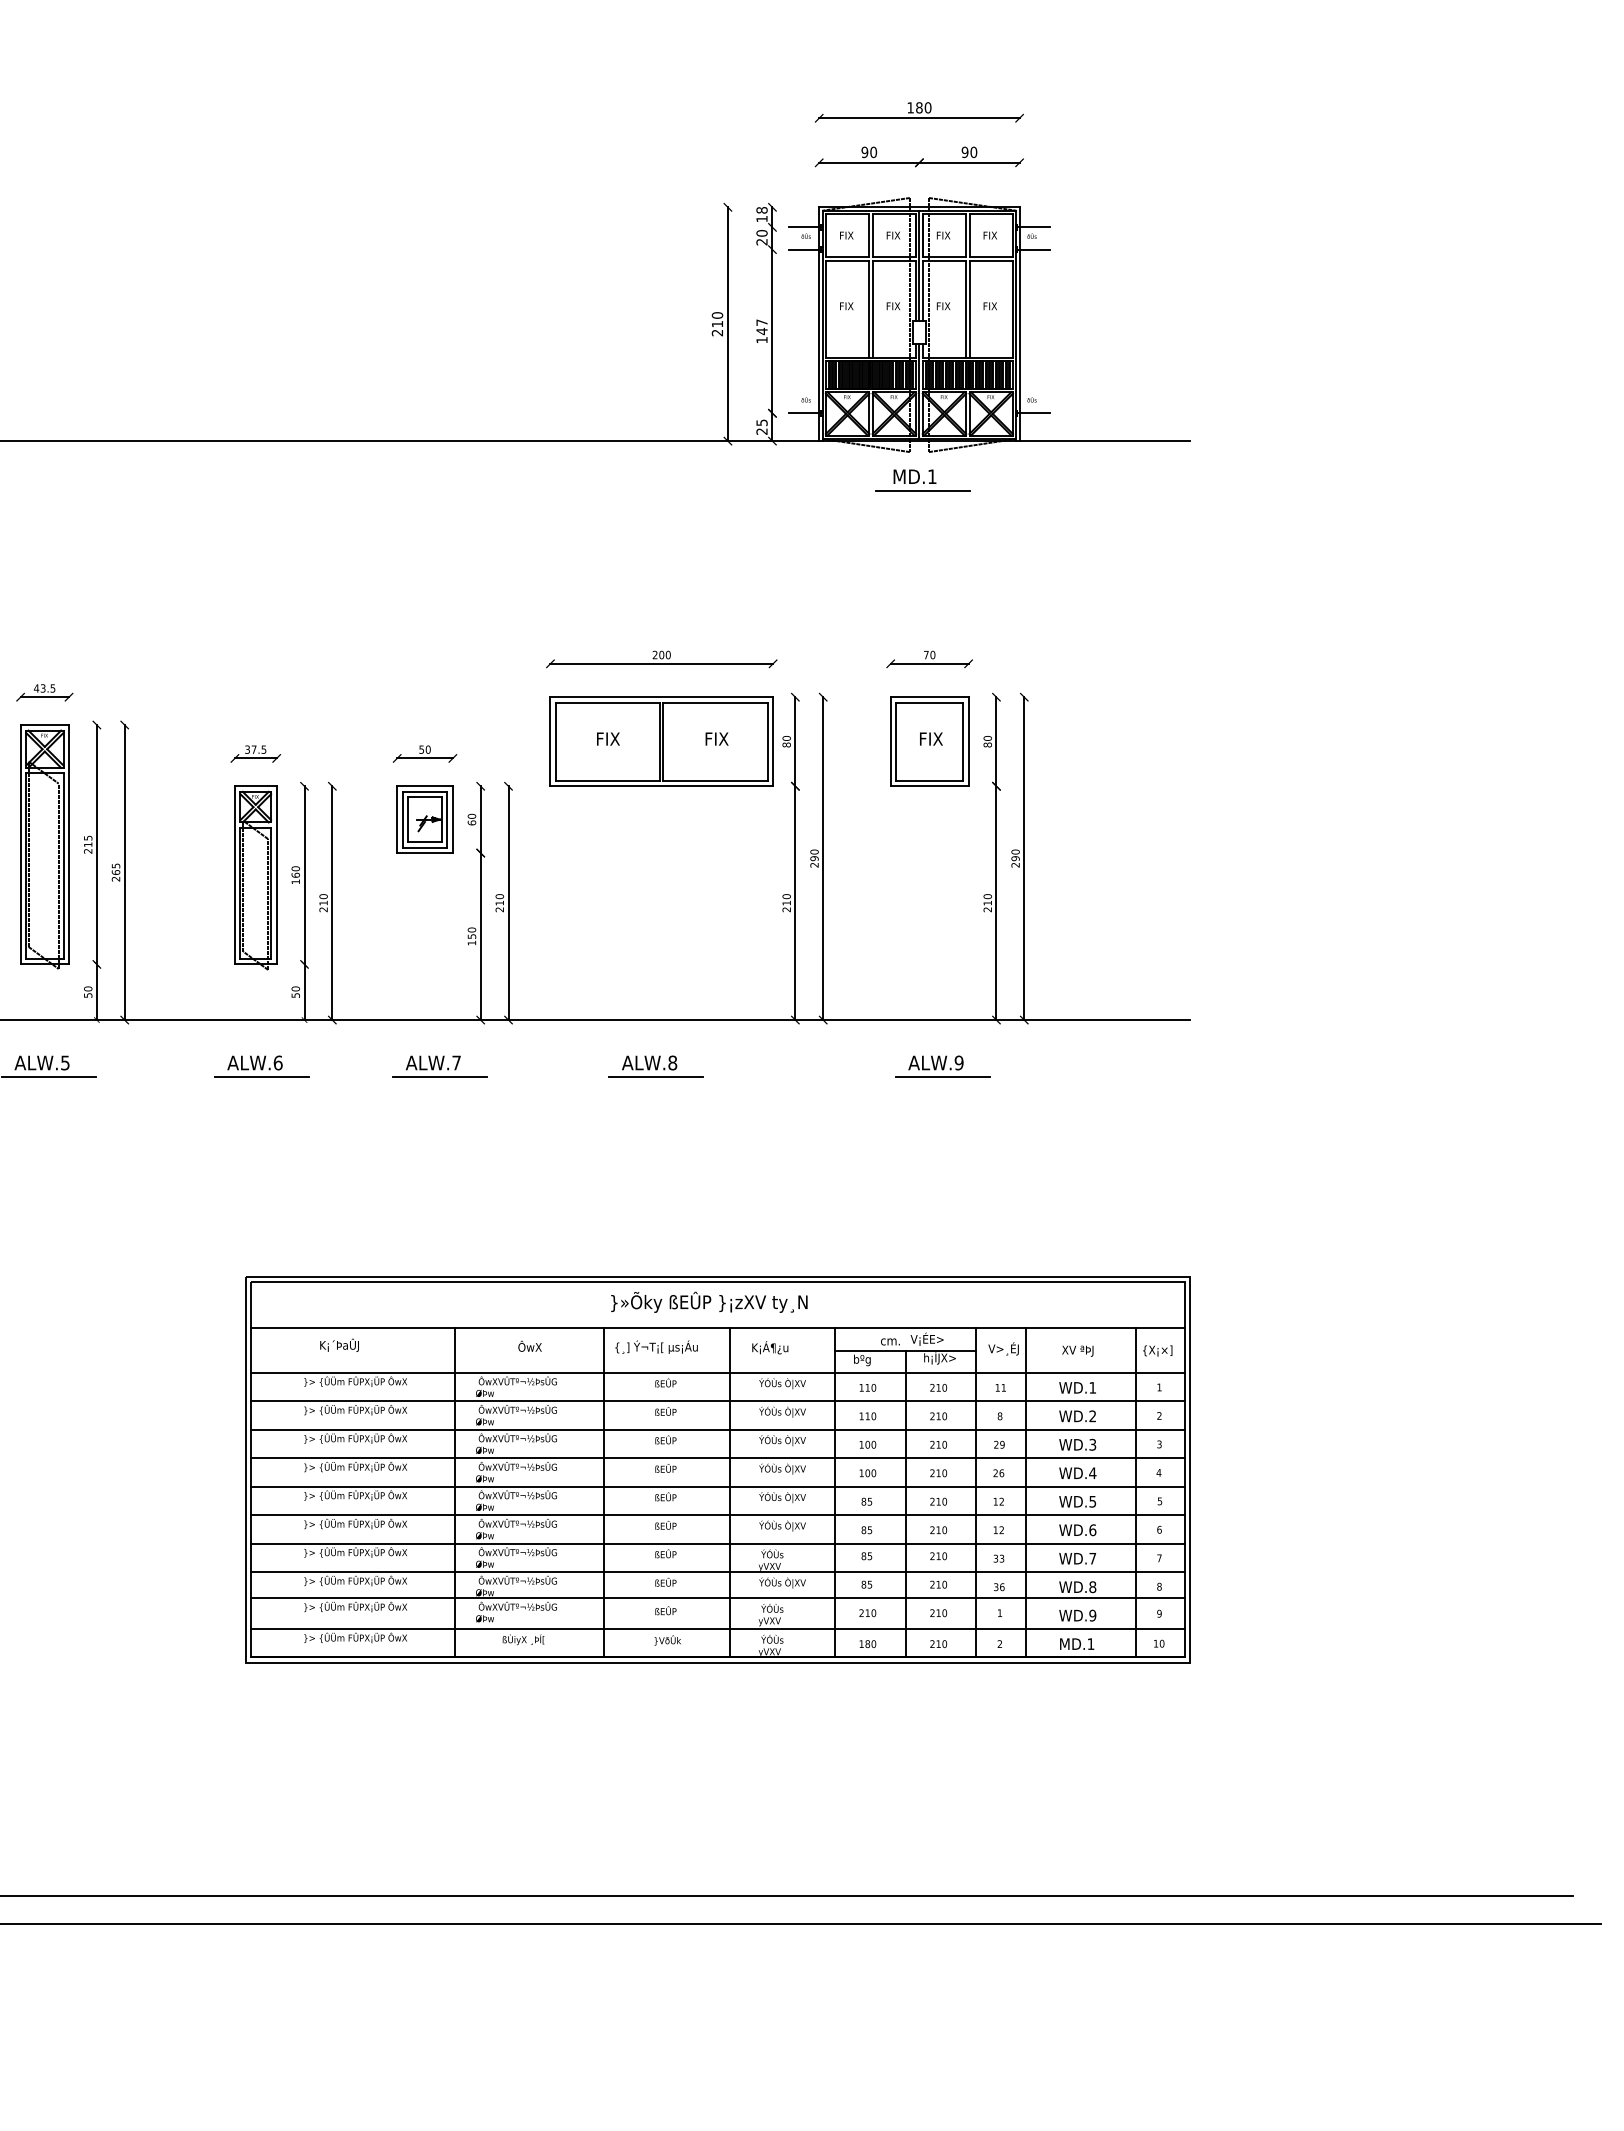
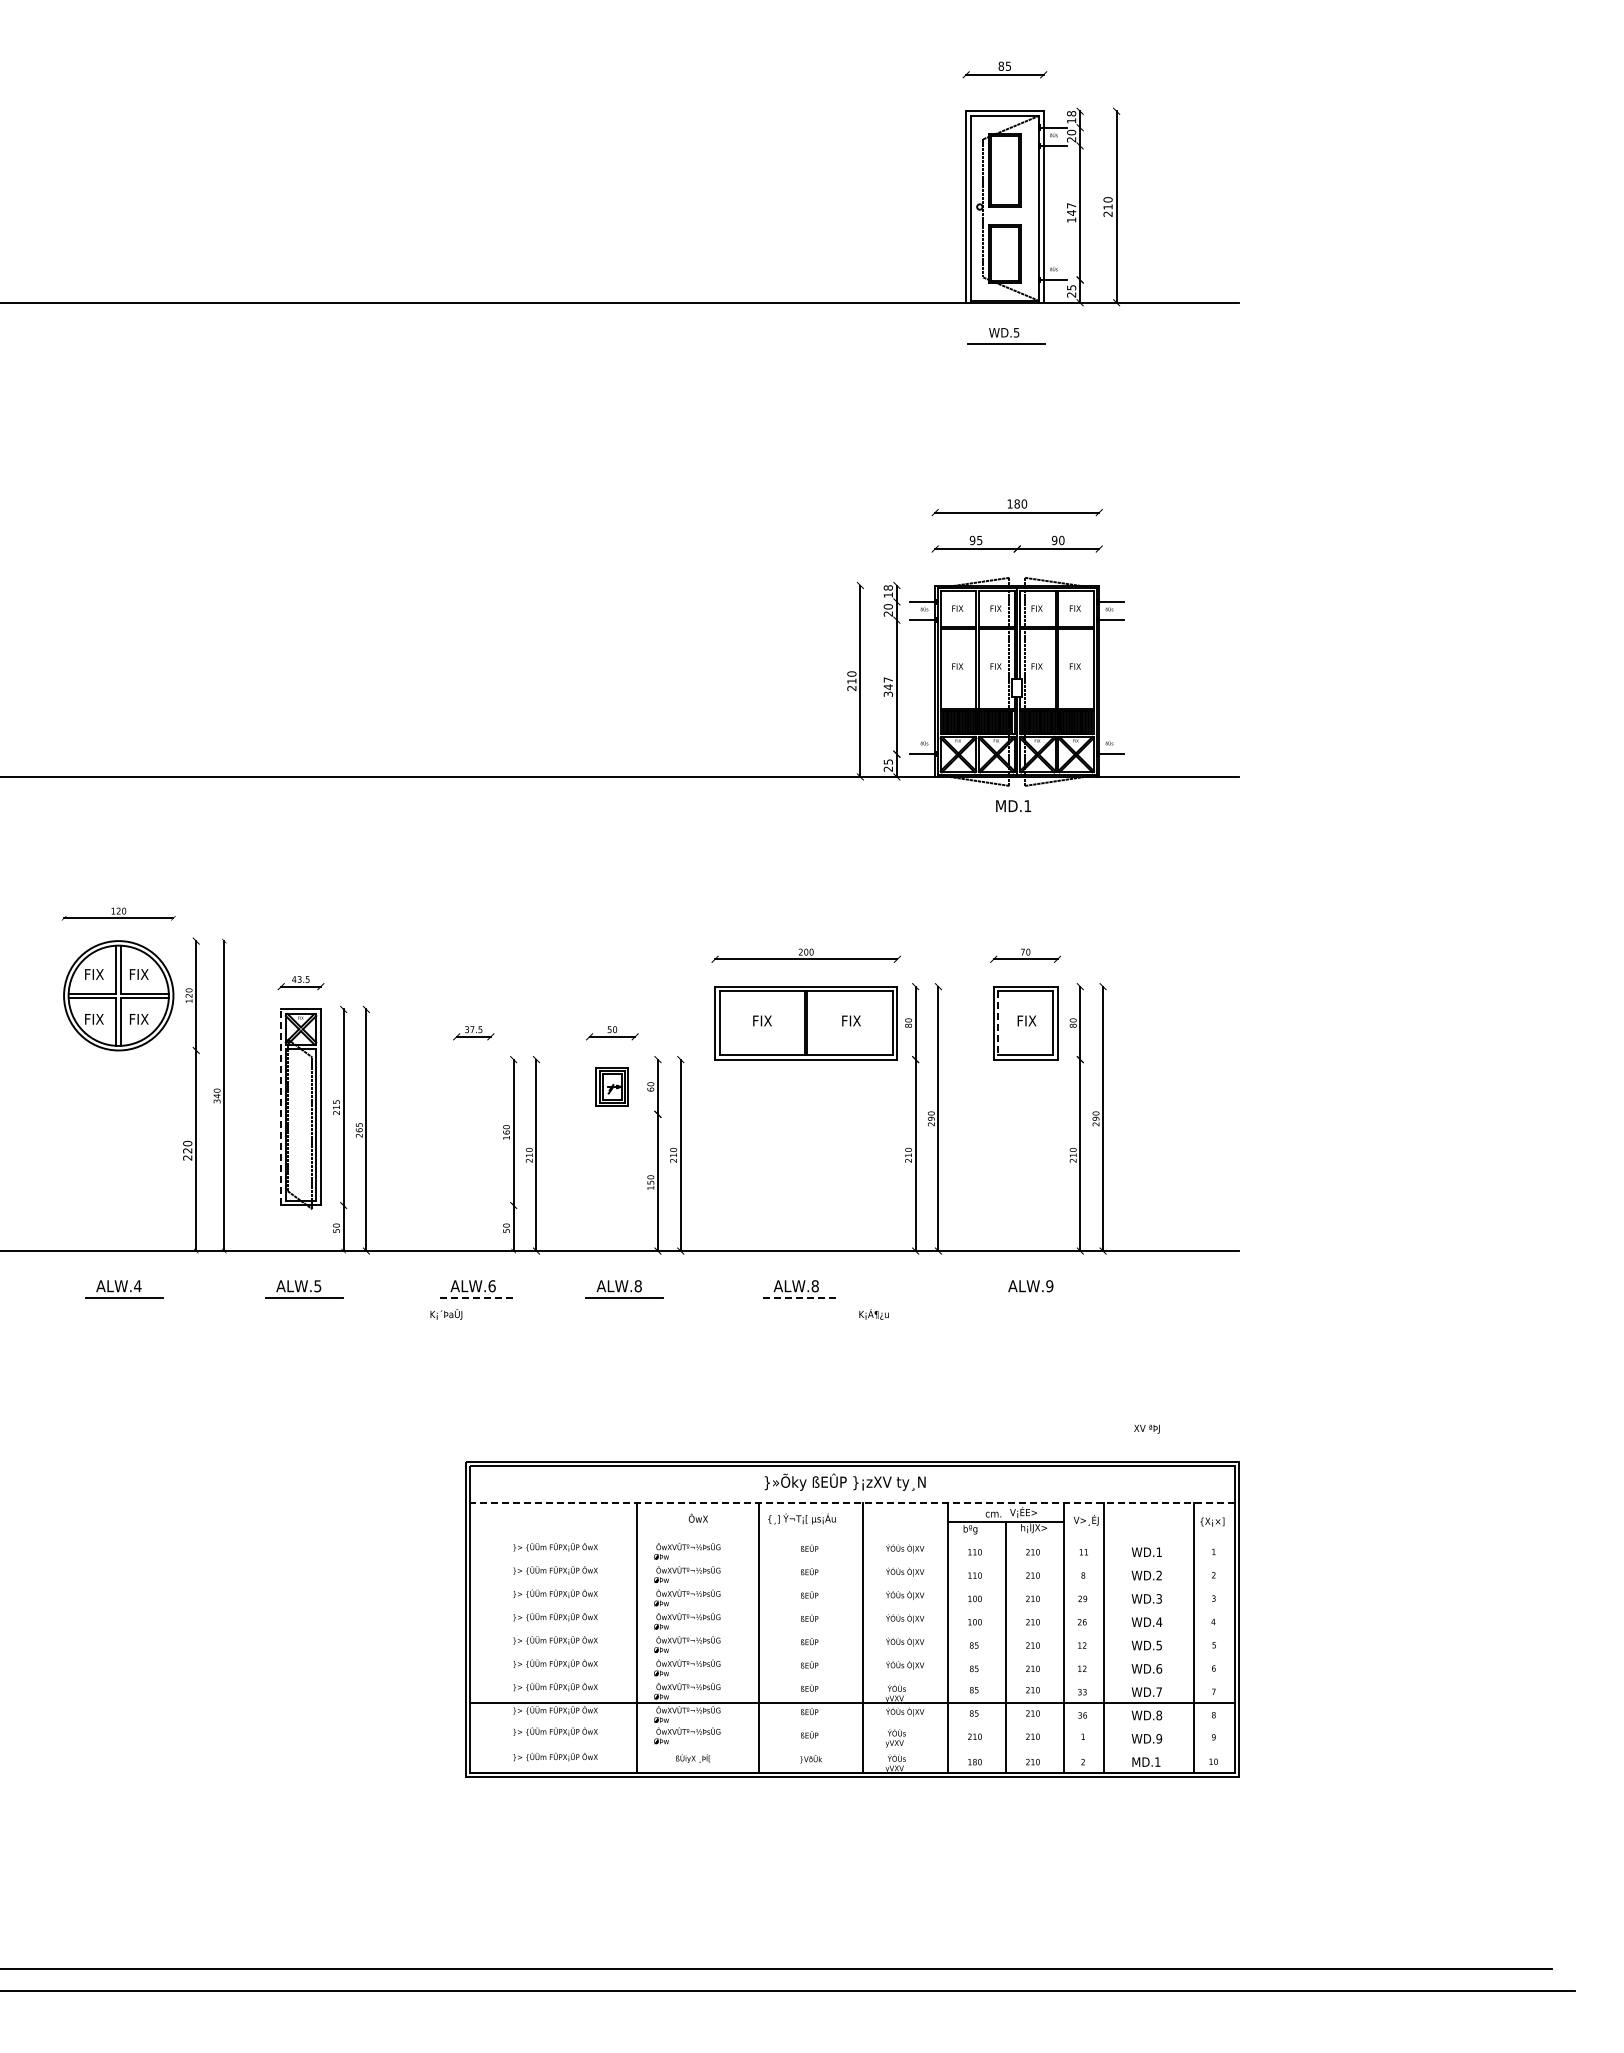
text: (873, 152) -> (979, 540), 90 -> 95
text: (760, 339) -> (887, 693), 147 -> 347
line: (922, 490) -> (1019, 817), removed
line: (896, 742) -> (998, 1023), solid -> dashed
part: (425, 819) -> (612, 1086), size x0.7
line: (20, 843) -> (281, 1106), solid -> dashed
part: (255, 877) -> (473, 1134), removed
text: (455, 1063) -> (637, 1286), ALW.7 -> ALW.8
line: (262, 1076) -> (479, 1297), solid -> dashed
line: (657, 1076) -> (802, 1297), solid -> dashed
line: (941, 1076) -> (1035, 1297), removed
line: (718, 1328) -> (852, 1503), solid -> dashed
text: (339, 1345) -> (446, 1314), moved
text: (769, 1347) -> (873, 1314), moved
text: (1077, 1350) -> (1146, 1428), moved
line: (718, 1372) -> (852, 1539), removed
line: (718, 1401) -> (852, 1563), removed
line: (718, 1429) -> (852, 1586), removed
line: (718, 1457) -> (852, 1609), removed
line: (718, 1487) -> (852, 1633), removed
line: (718, 1515) -> (852, 1656), removed
line: (718, 1543) -> (852, 1679), removed
line: (718, 1598) -> (852, 1724), removed
line: (718, 1628) -> (852, 1749), removed

